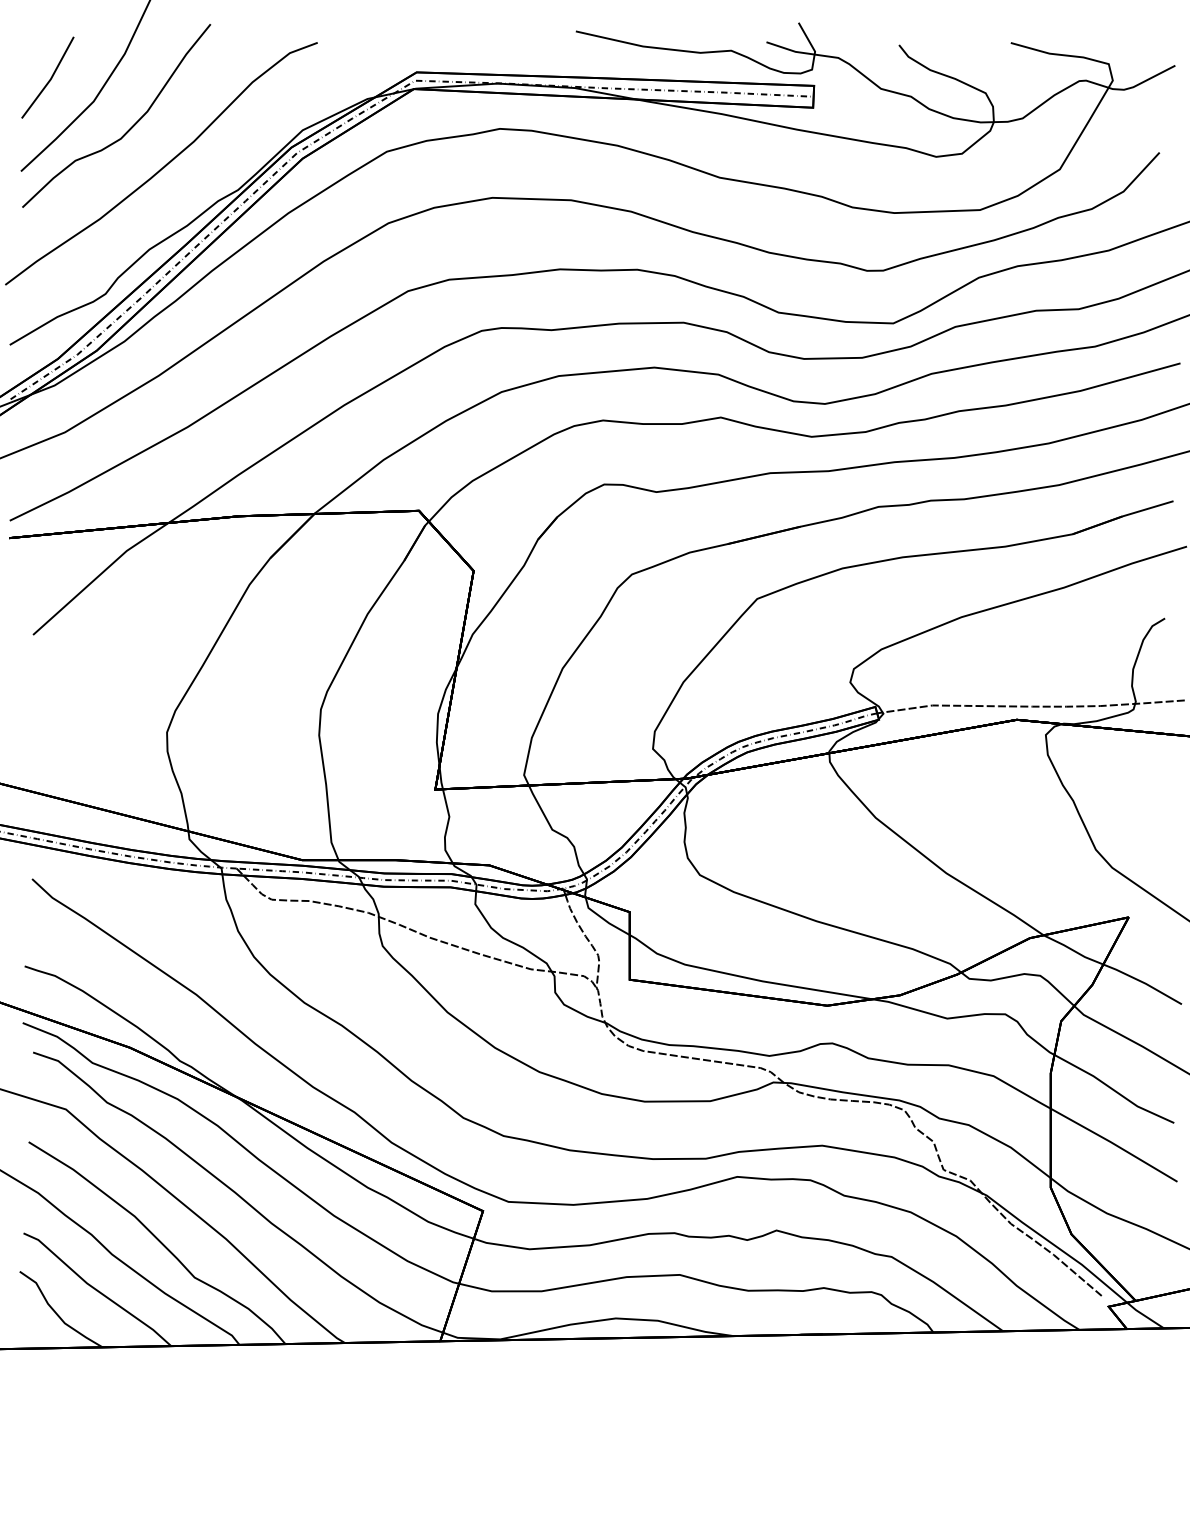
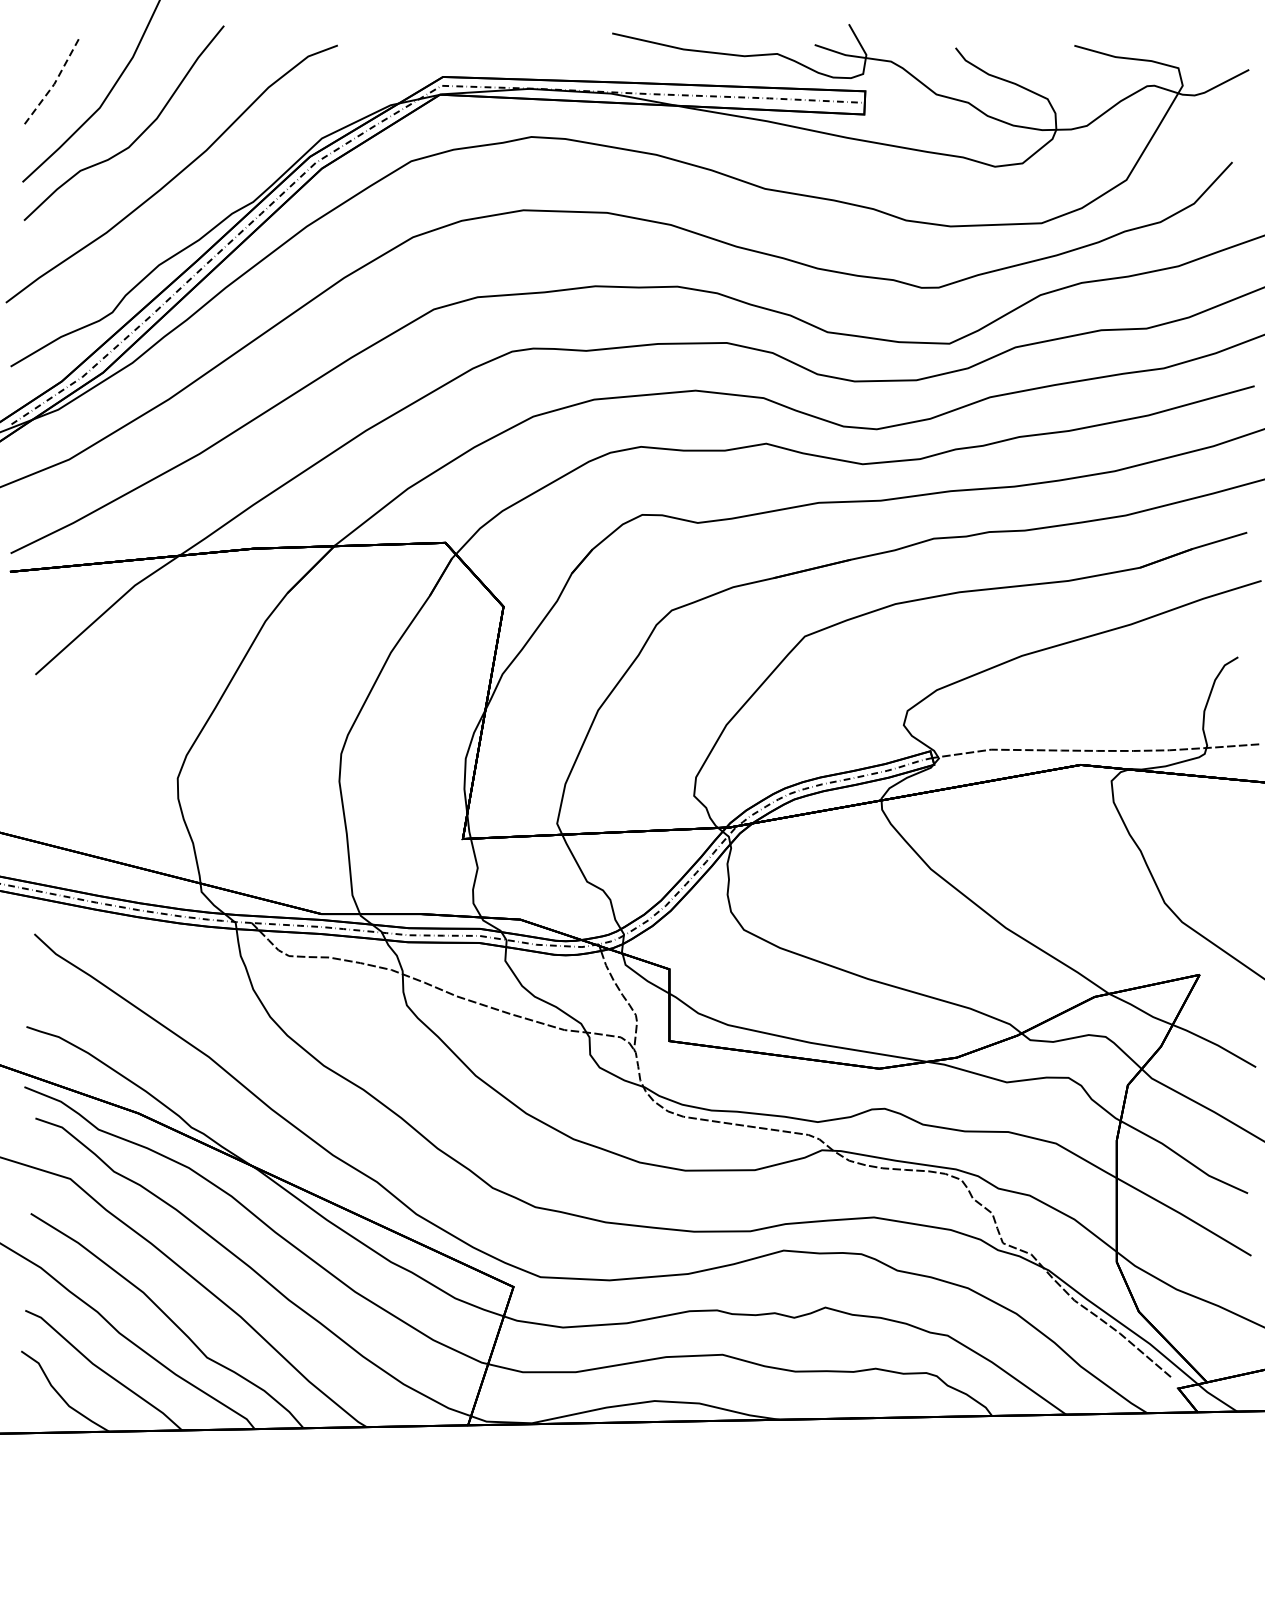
line: (50, 79) -> (53, 84), solid -> dashed

